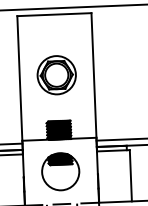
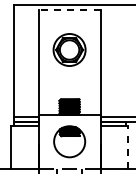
line: (54, 14) -> (69, 10), solid -> dashed
part: (56, 74) -> (69, 49), moved
line: (131, 174) -> (128, 146), solid -> dashed

